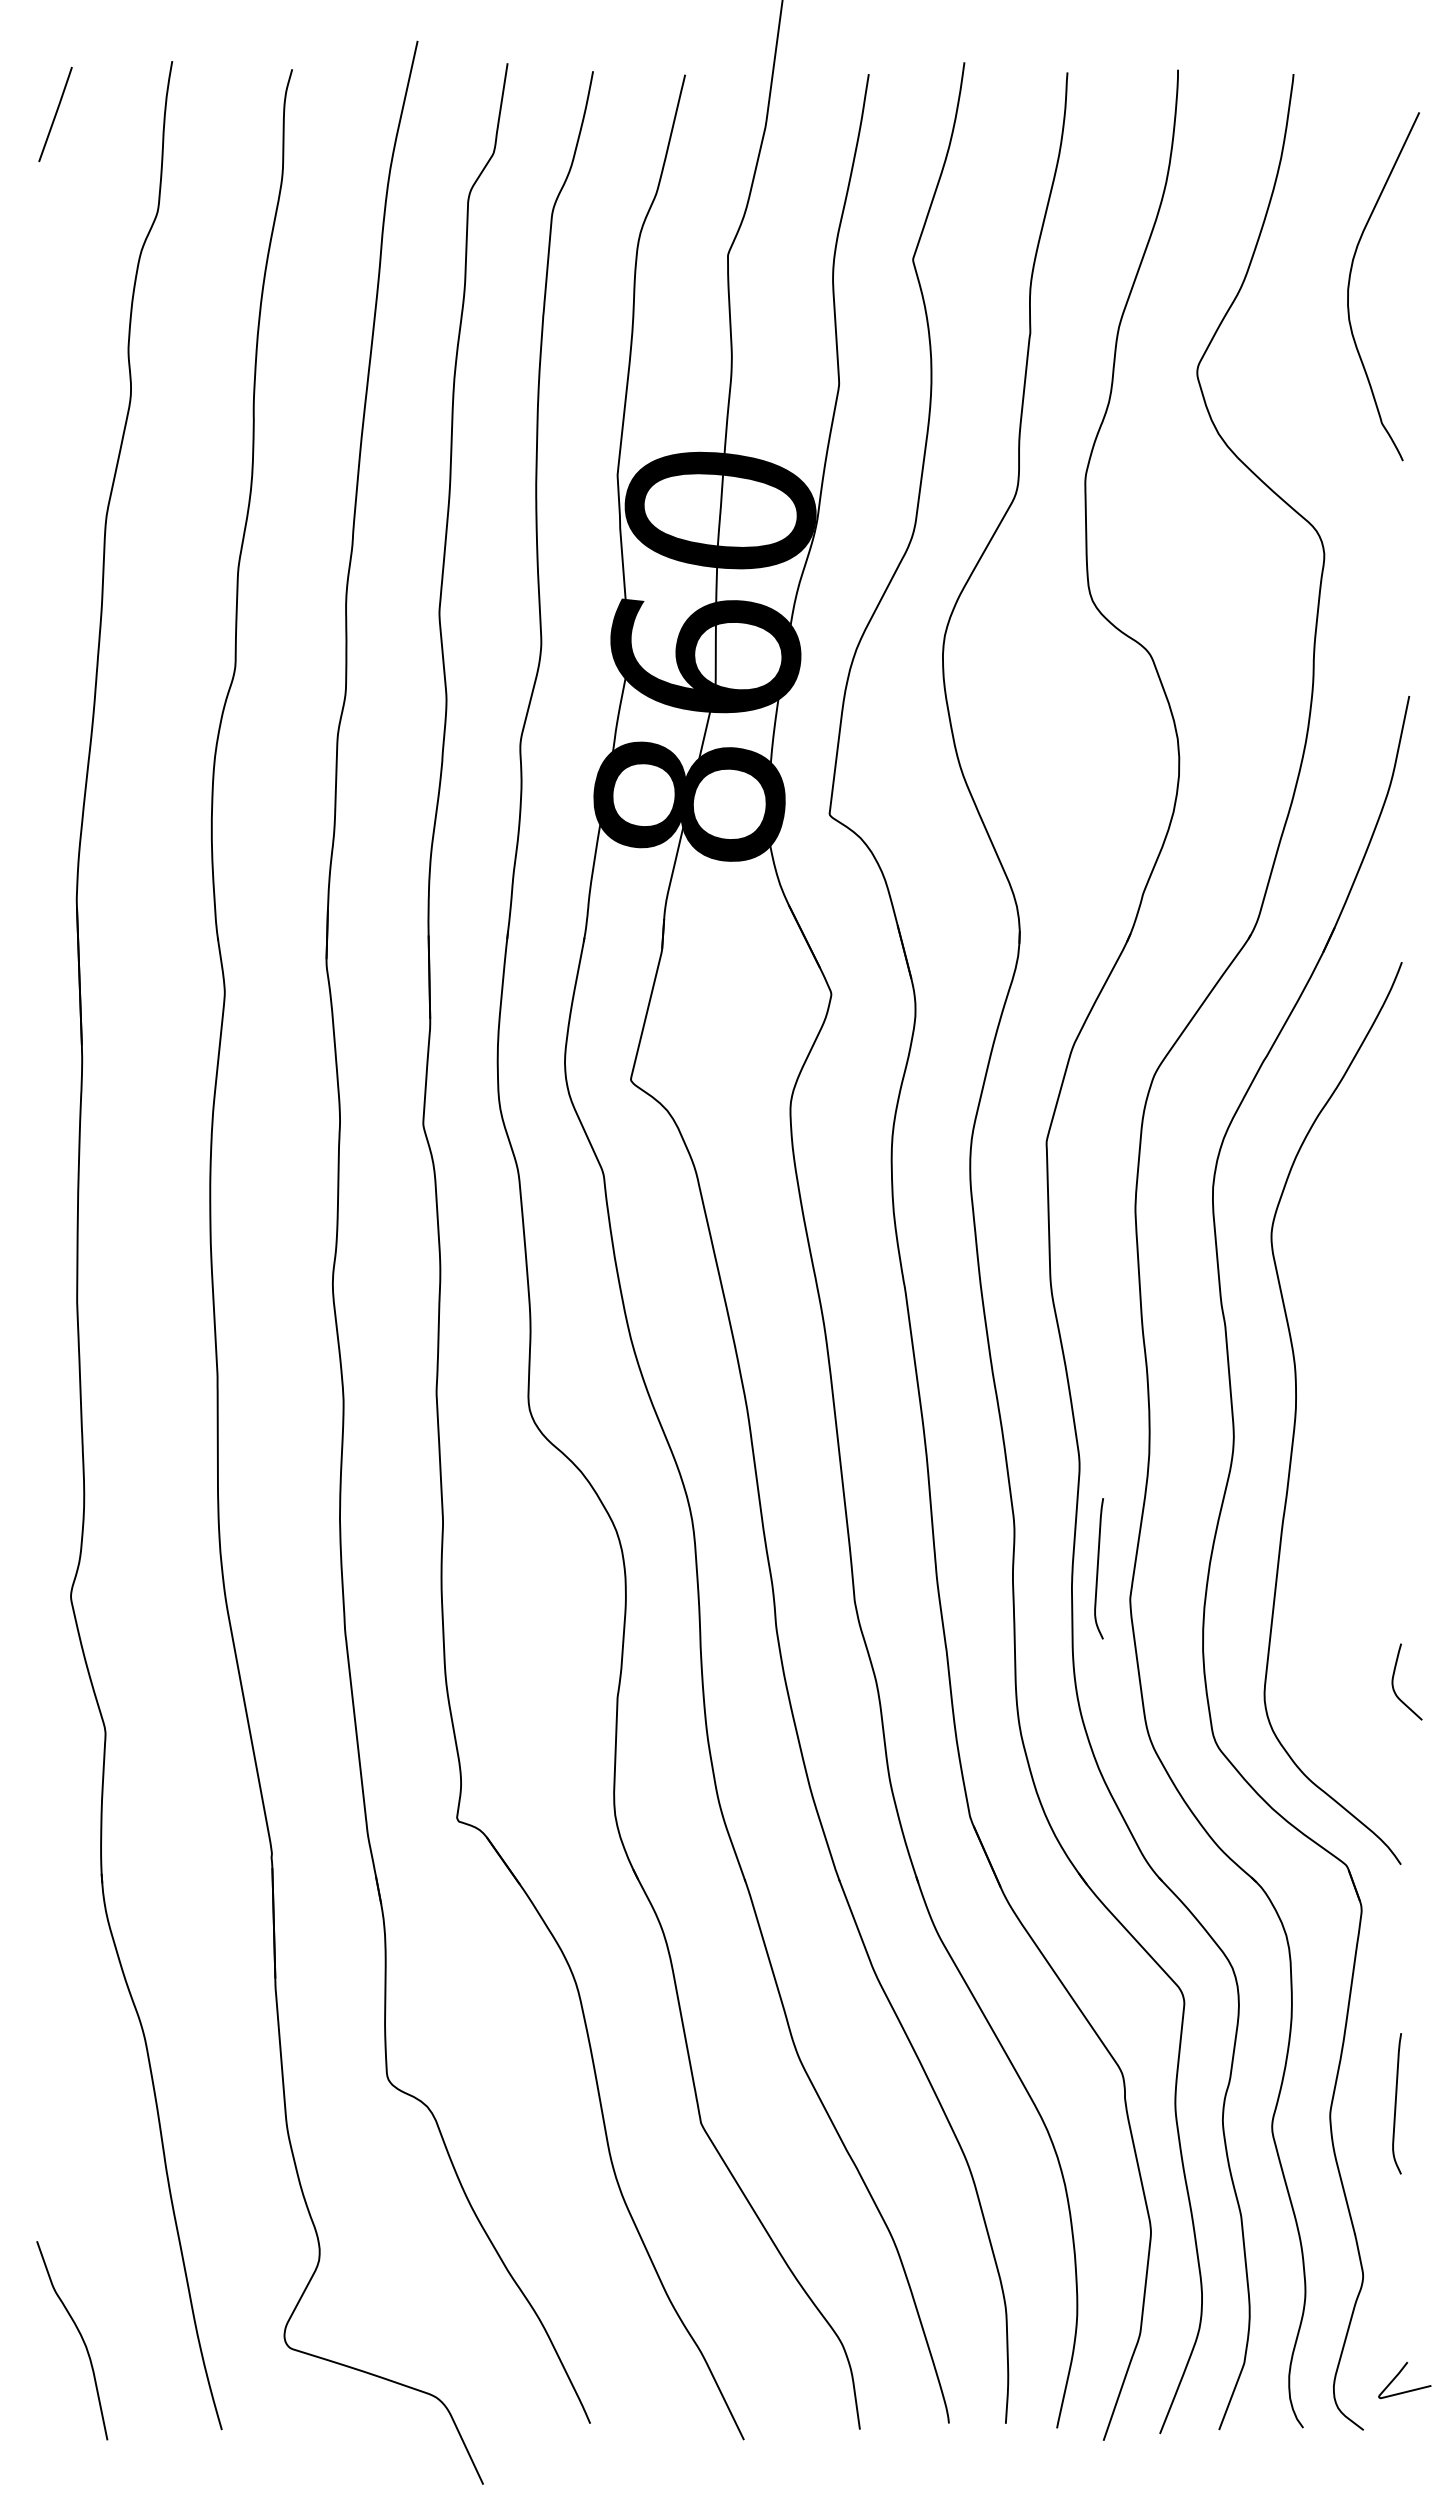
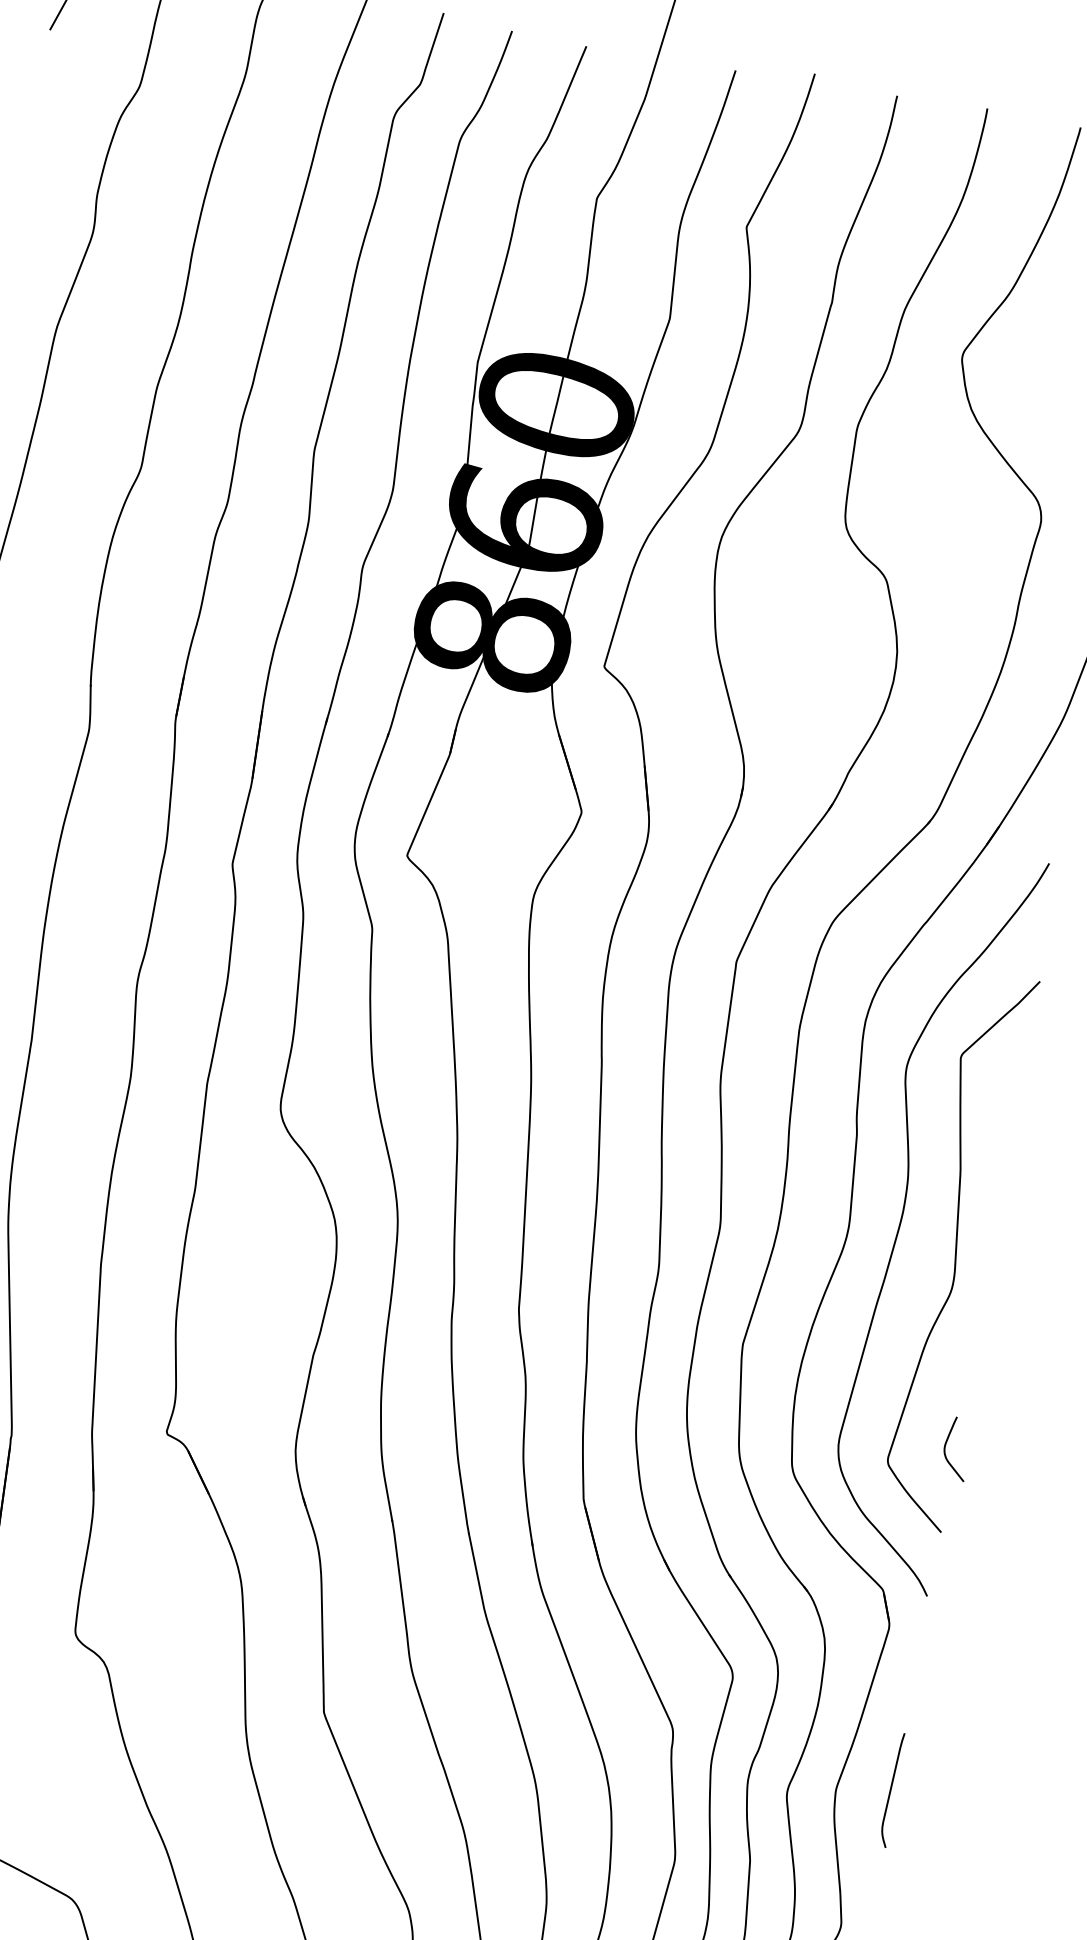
curve: (1368, 1446) -> (957, 1252), added
curve: (1098, 1568) -> (721, 1315), removed

